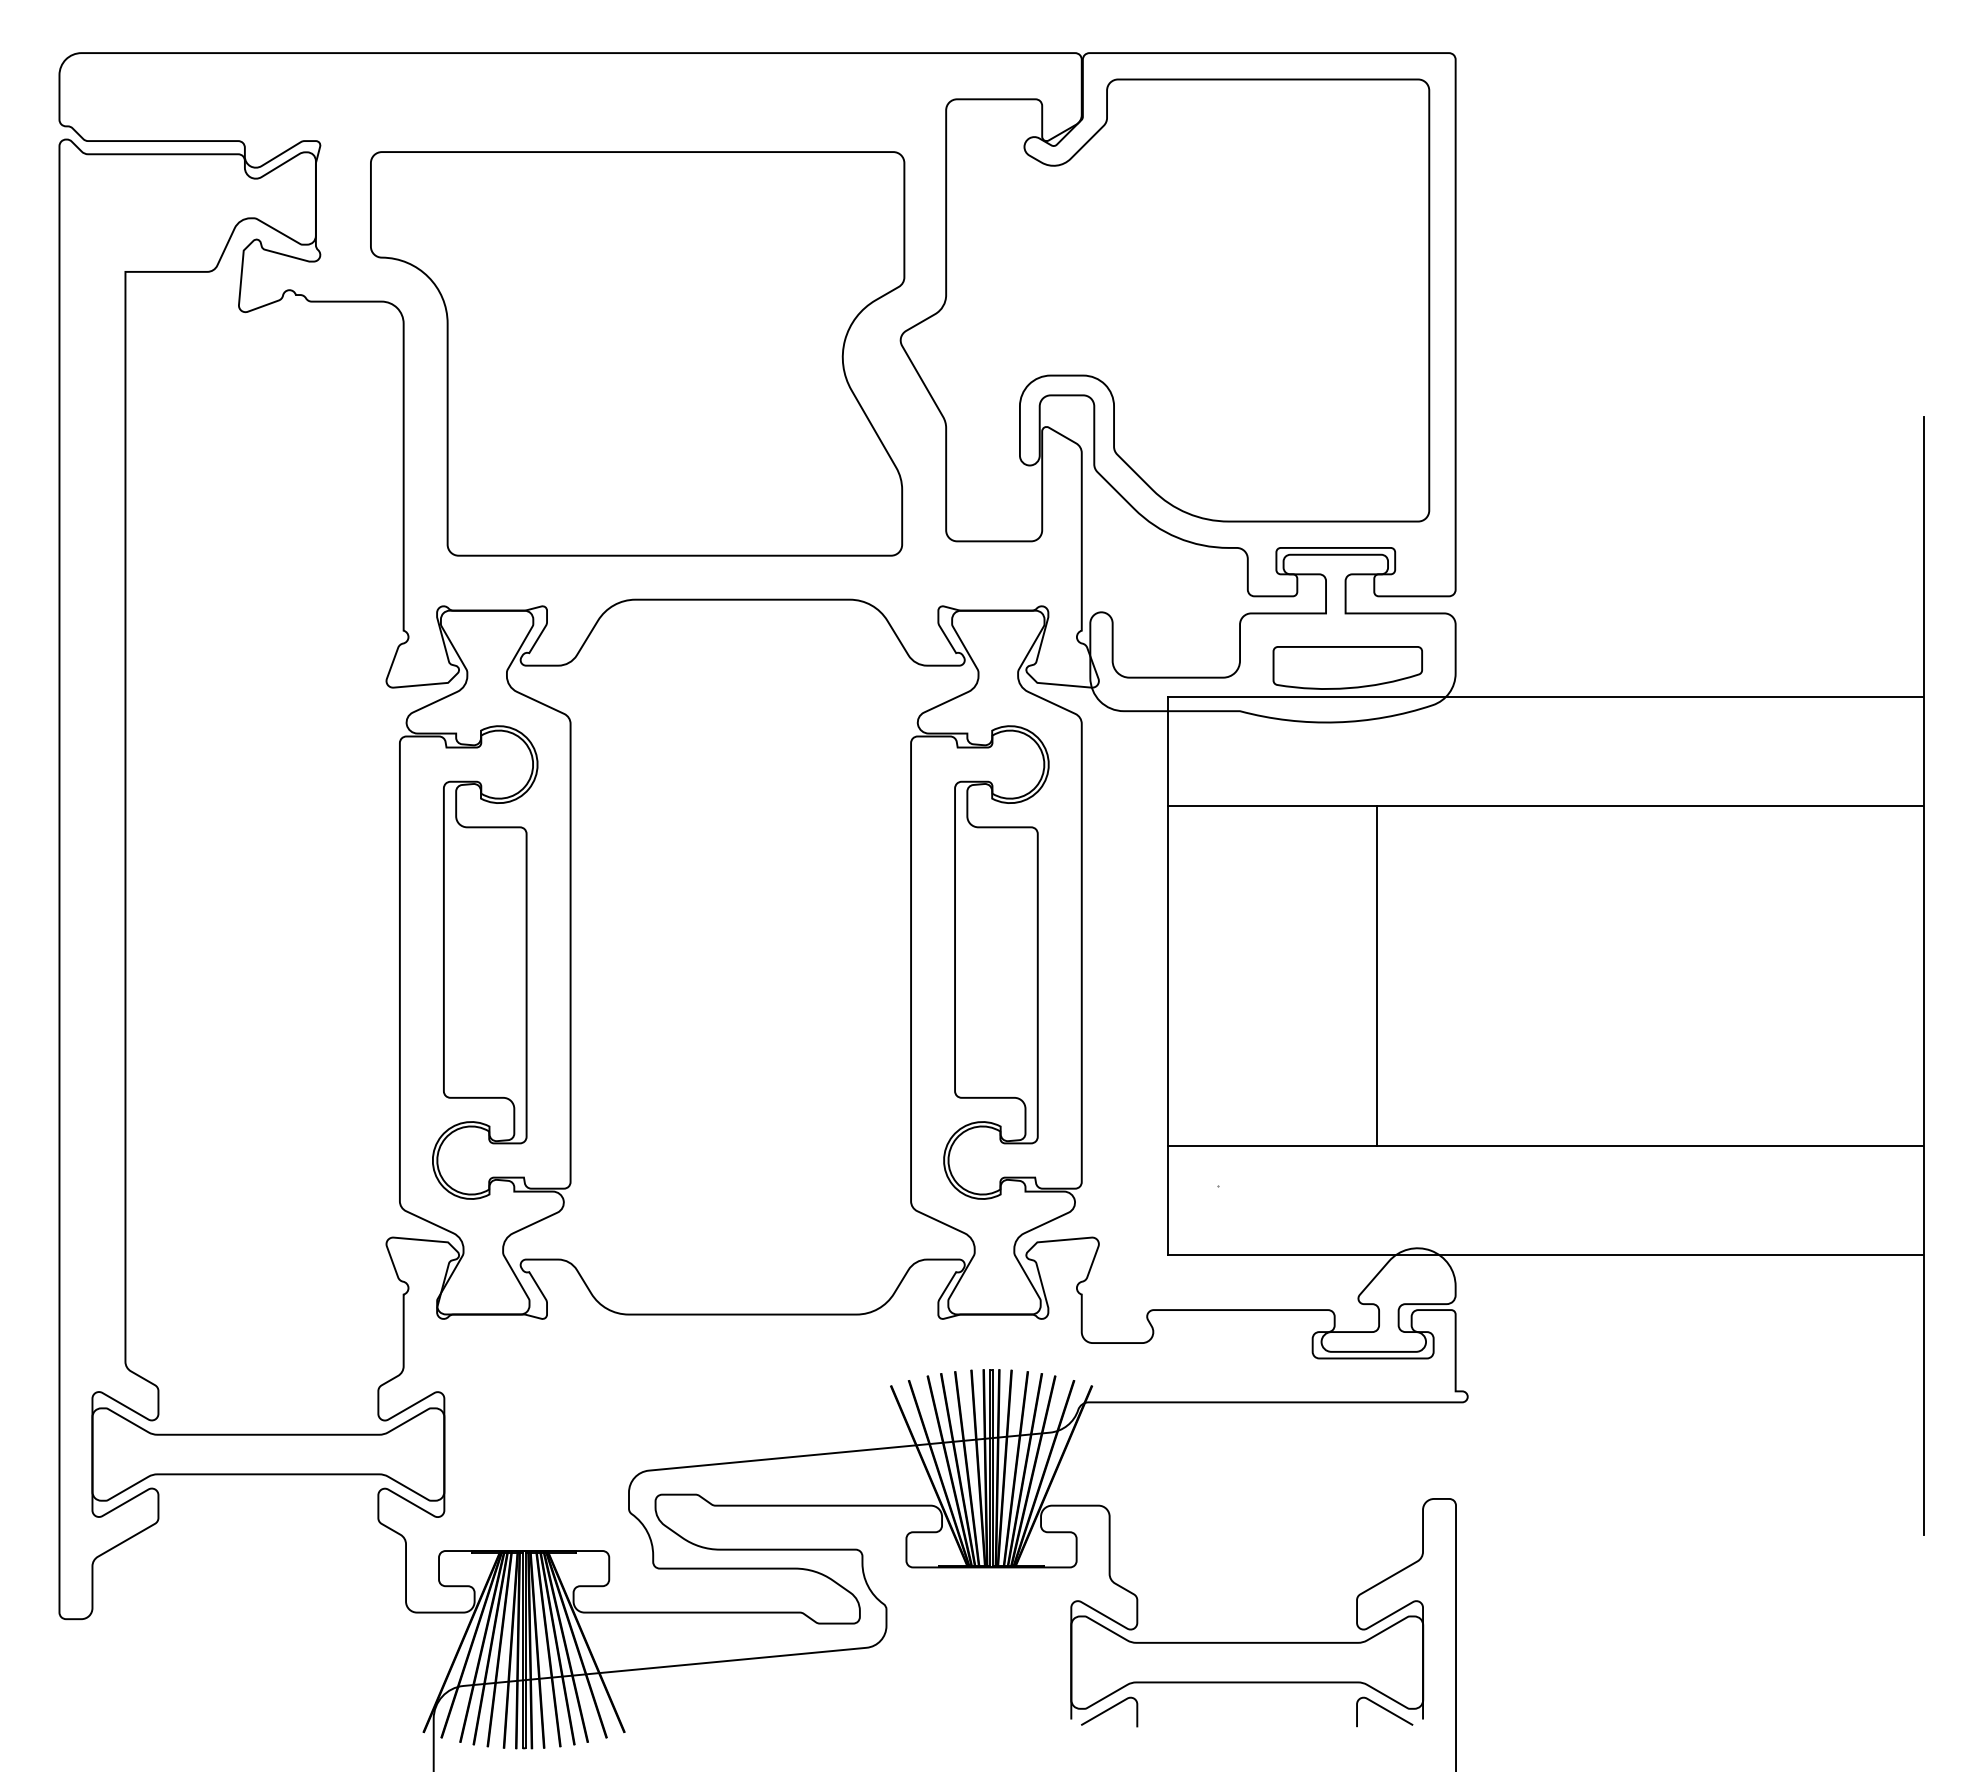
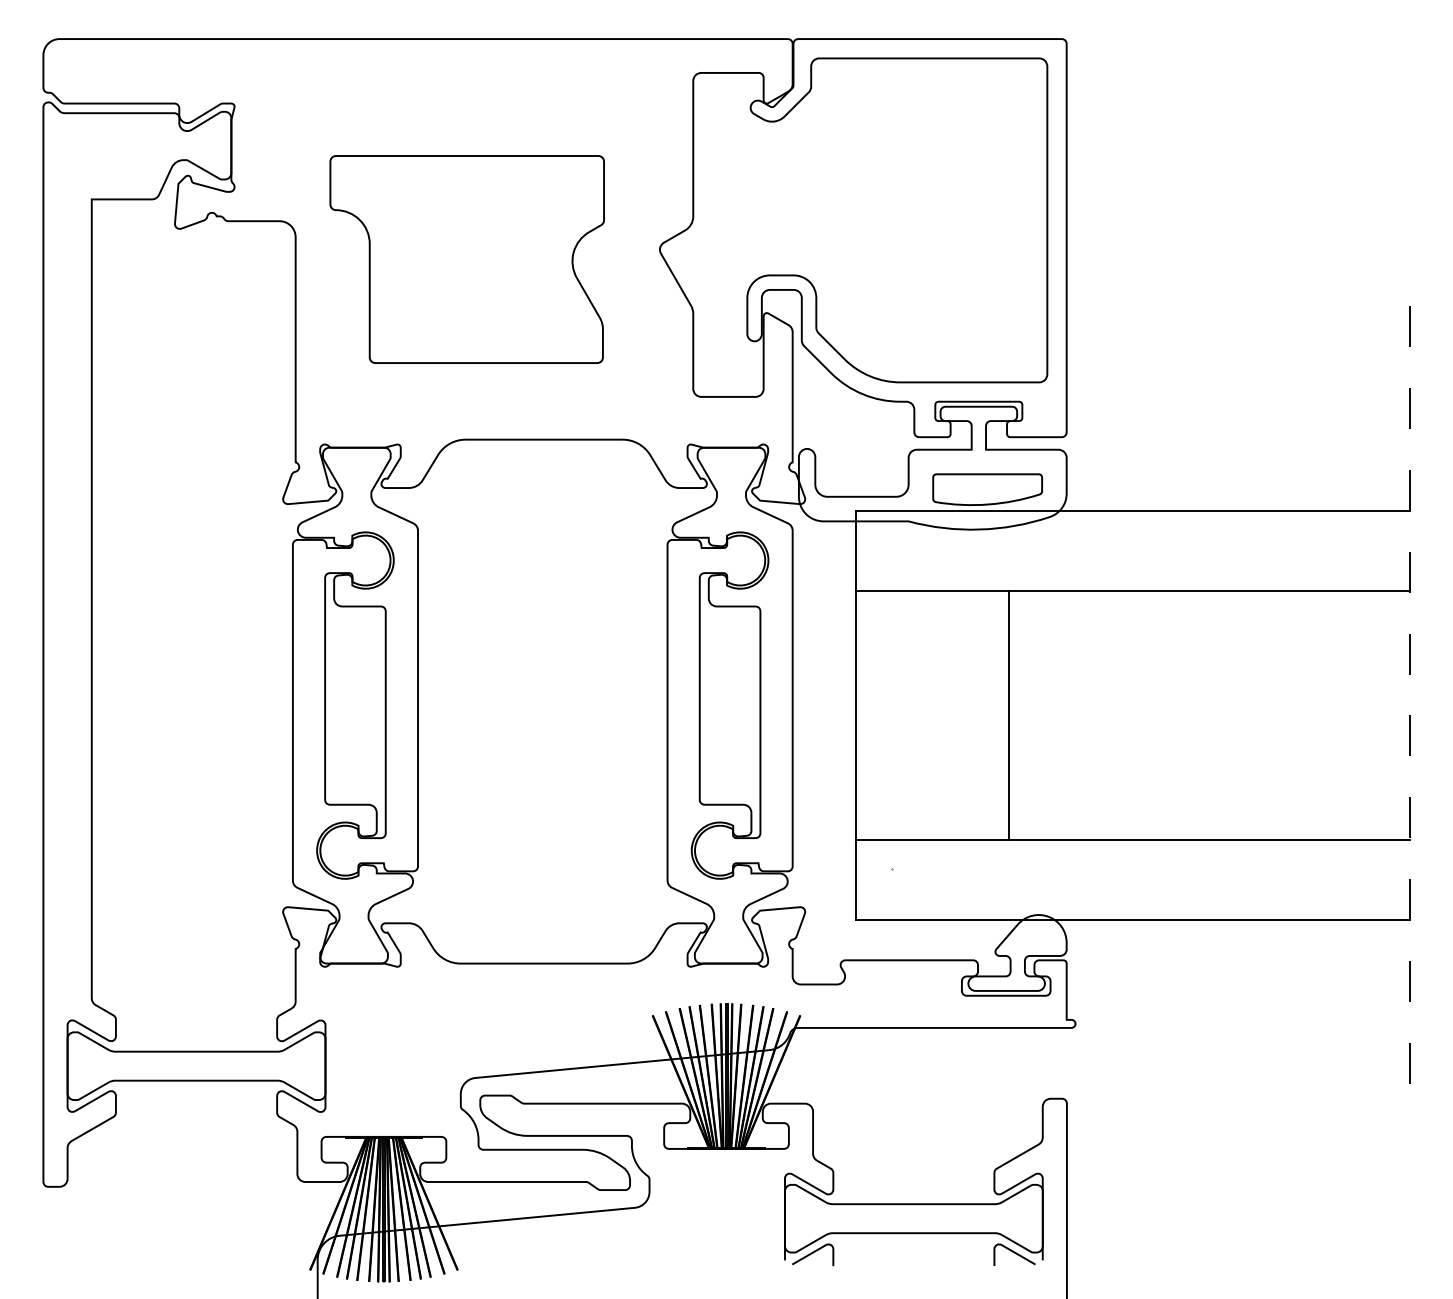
part: (637, 353) -> (467, 259), size x0.7
line: (1923, 976) -> (1409, 715), solid -> dashed

